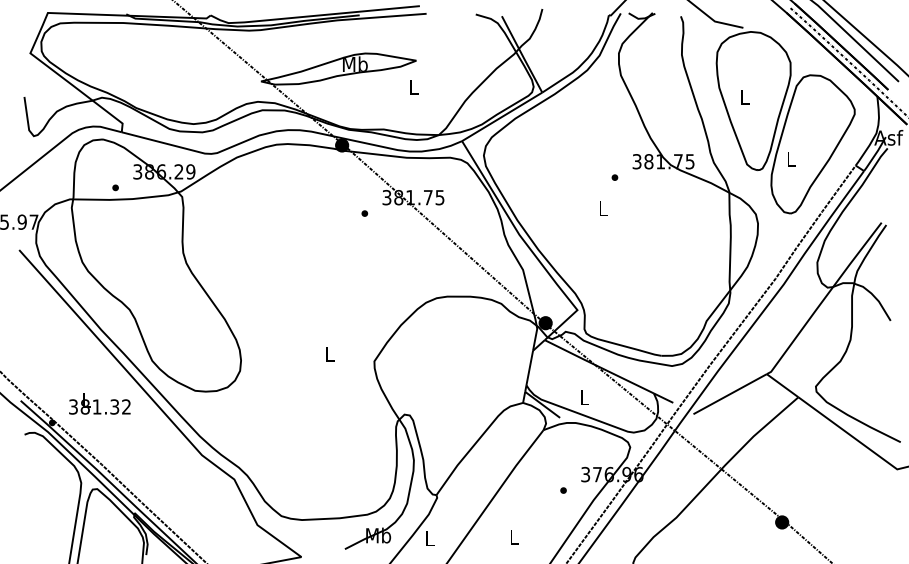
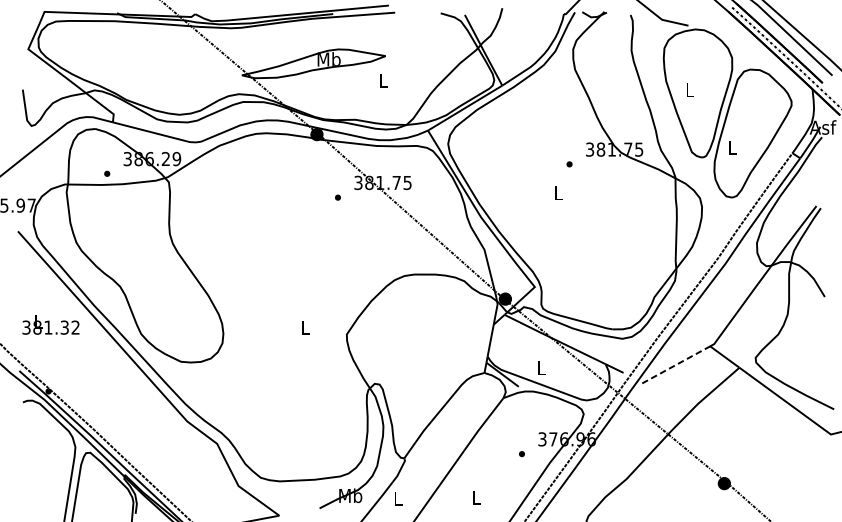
line: (730, 394) -> (676, 365), solid -> dashed
text: (99, 403) -> (50, 324), moved

